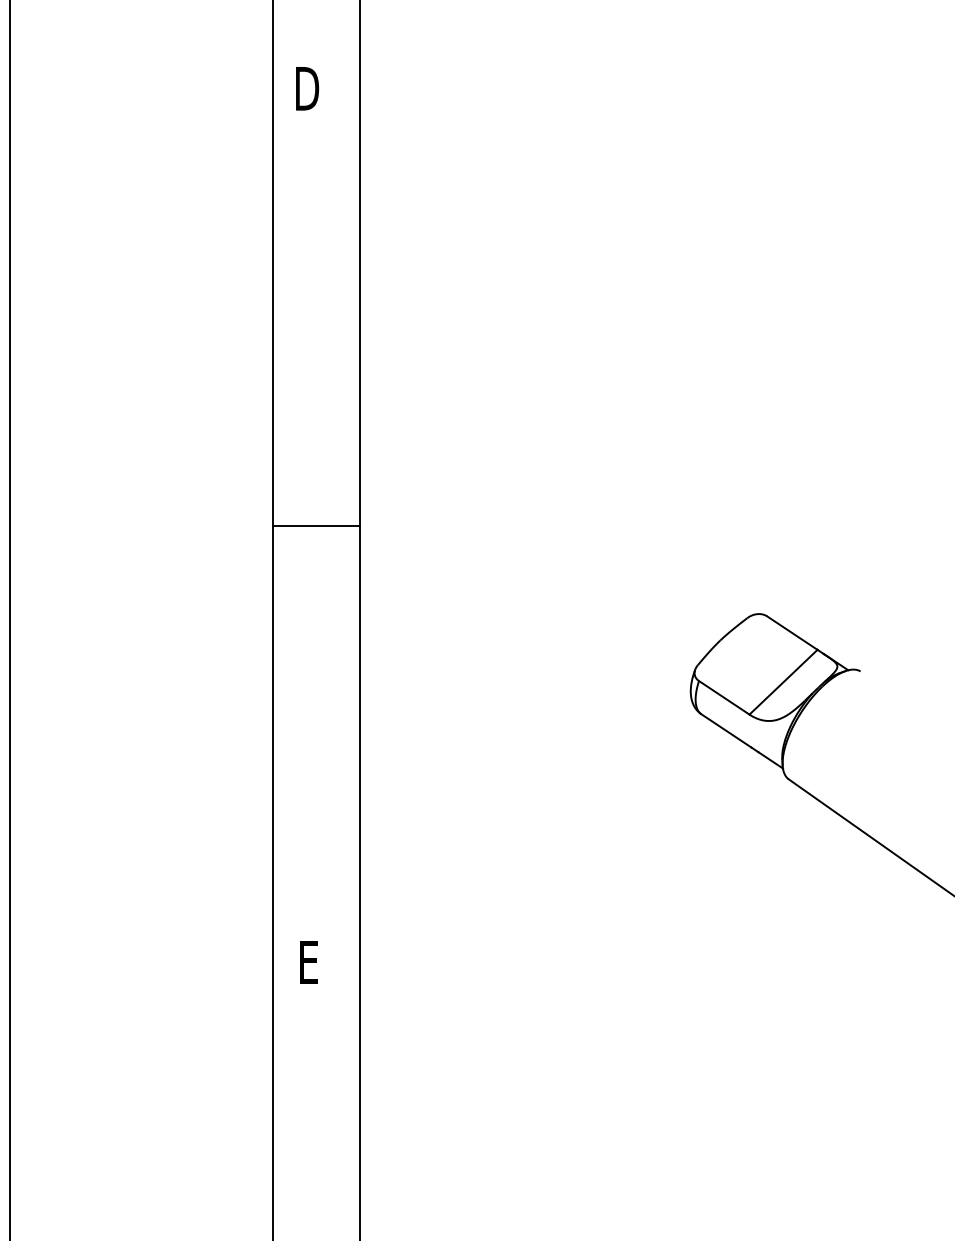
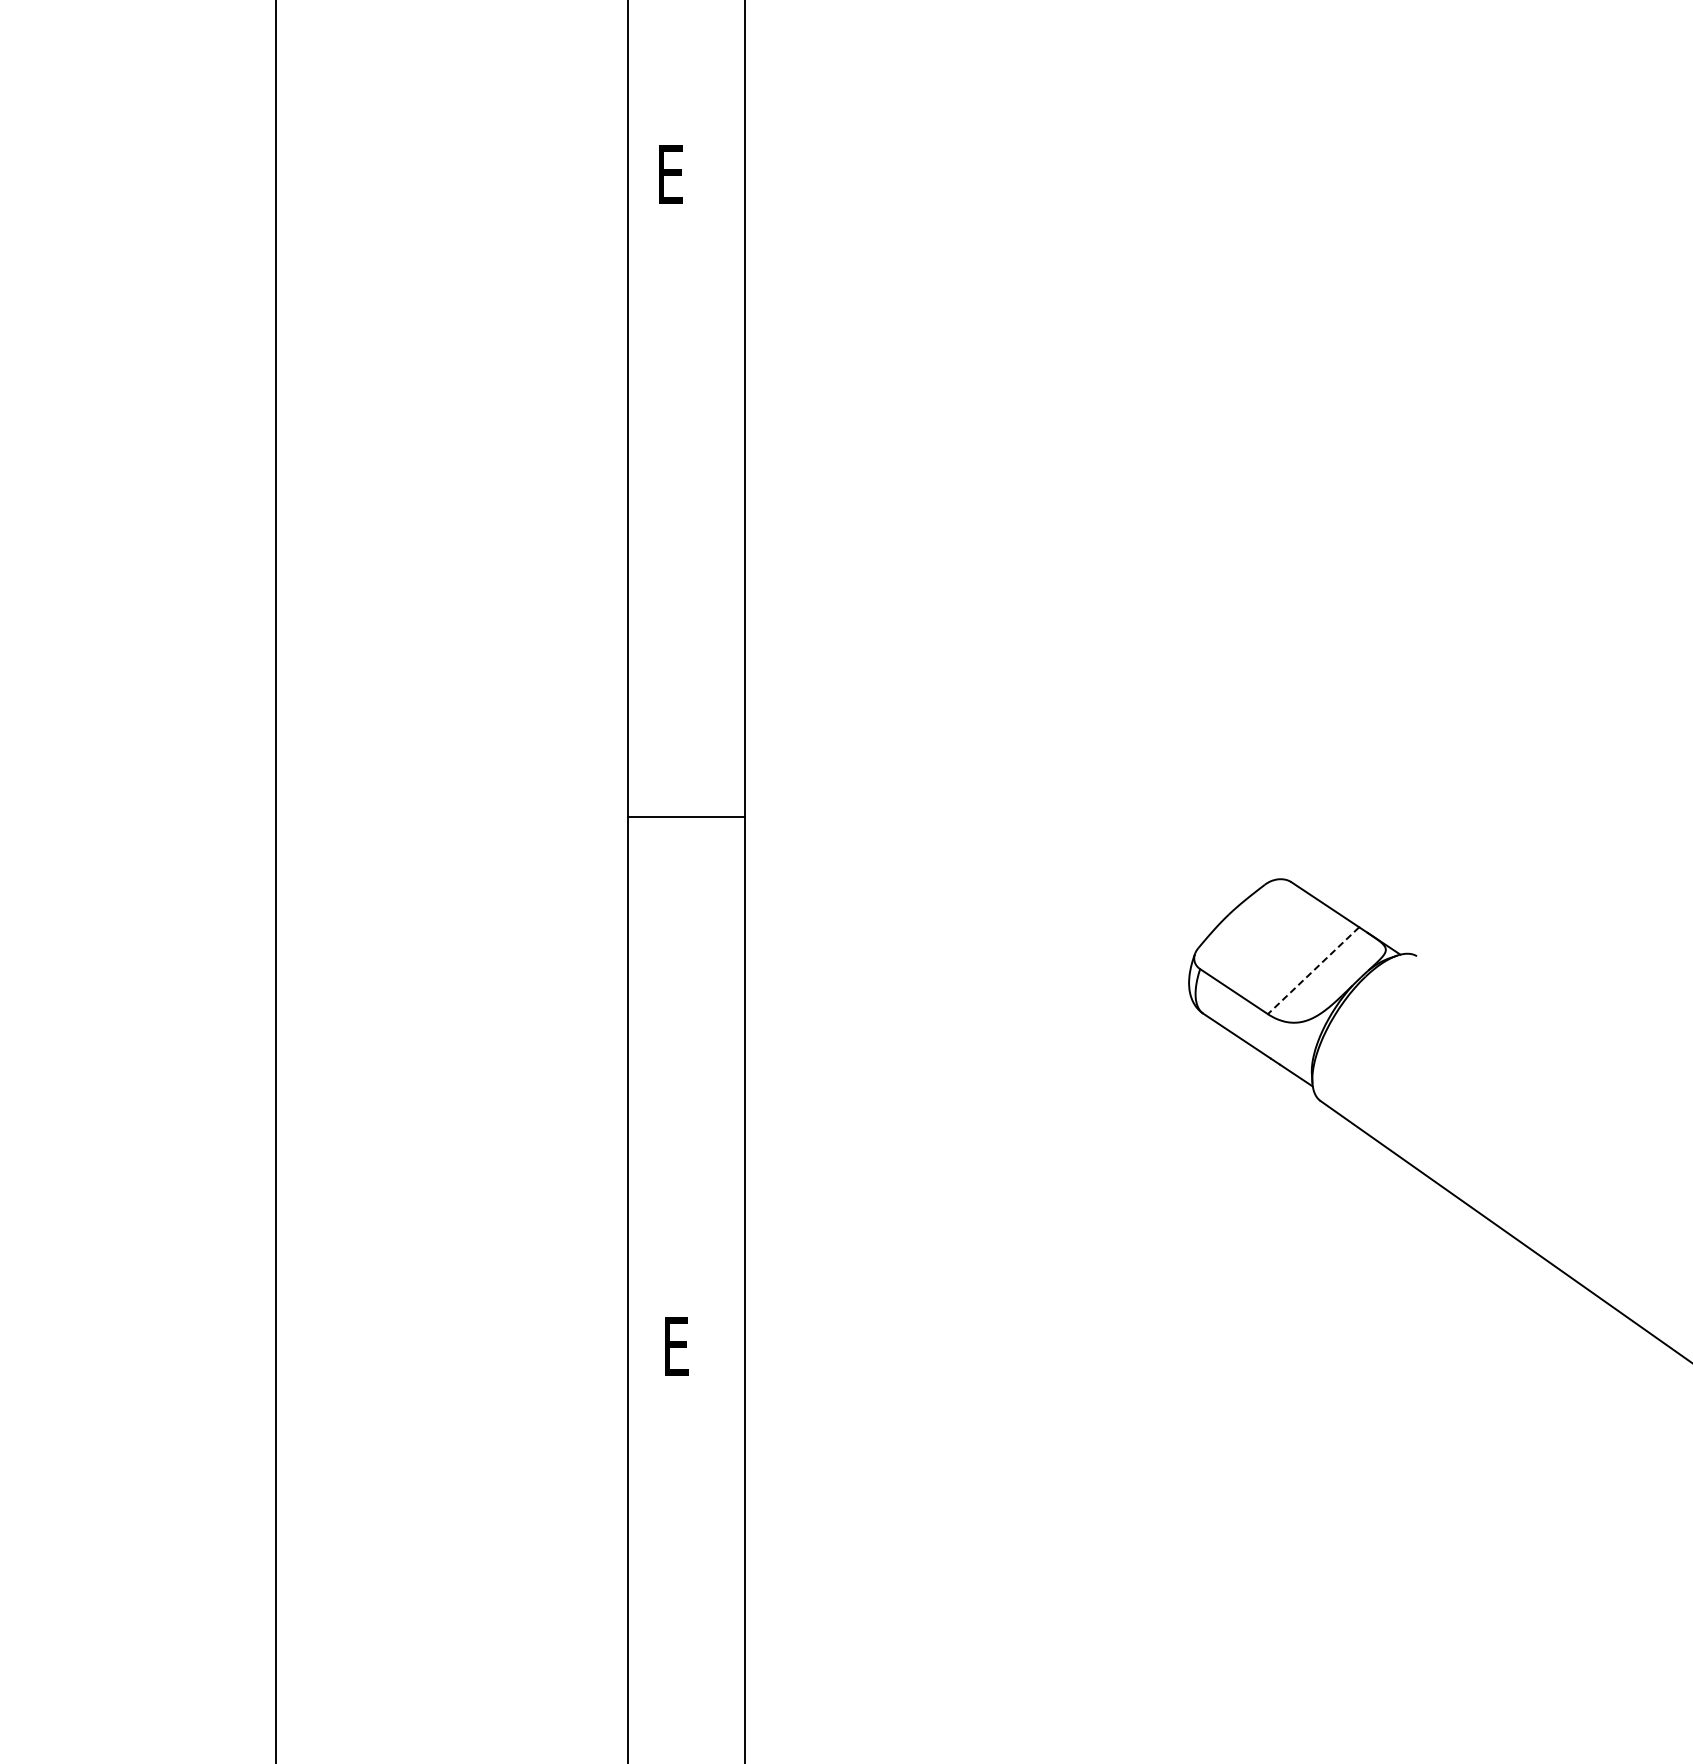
text: (307, 88) -> (674, 174), D -> E
line: (316, 525) -> (686, 816), moved
line: (783, 682) -> (1313, 971), solid -> dashed

